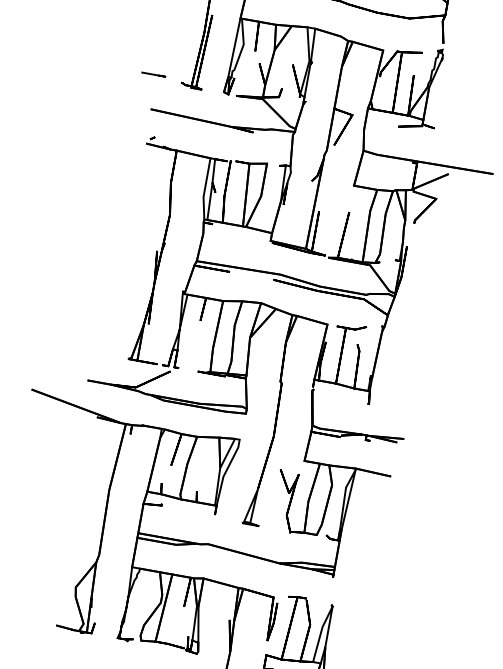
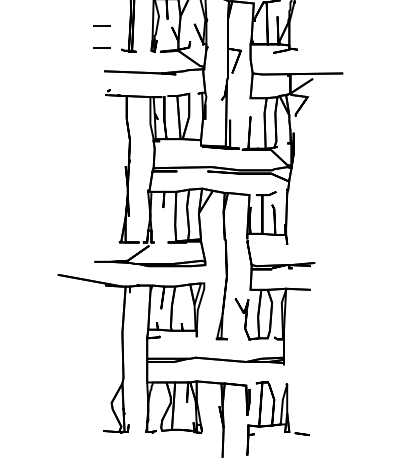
line: (158, 42) -> (101, 25), added

